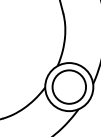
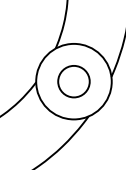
circle: (69, 86) -> (74, 80), size x0.6

